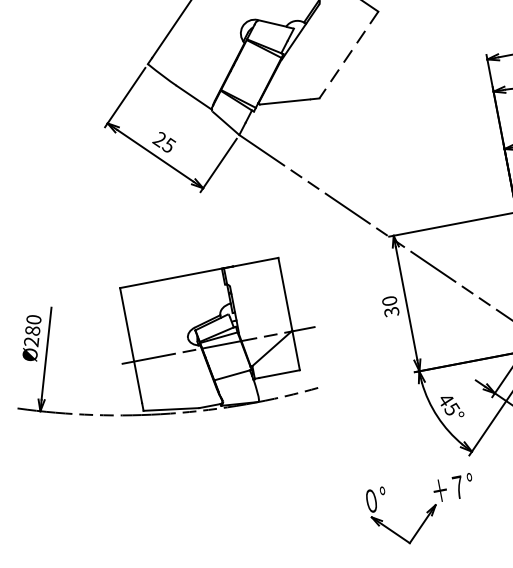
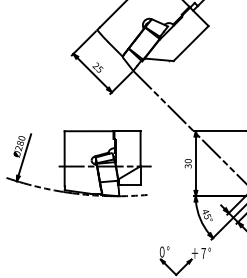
line: (349, 54) -> (191, 43), dashed -> solid

